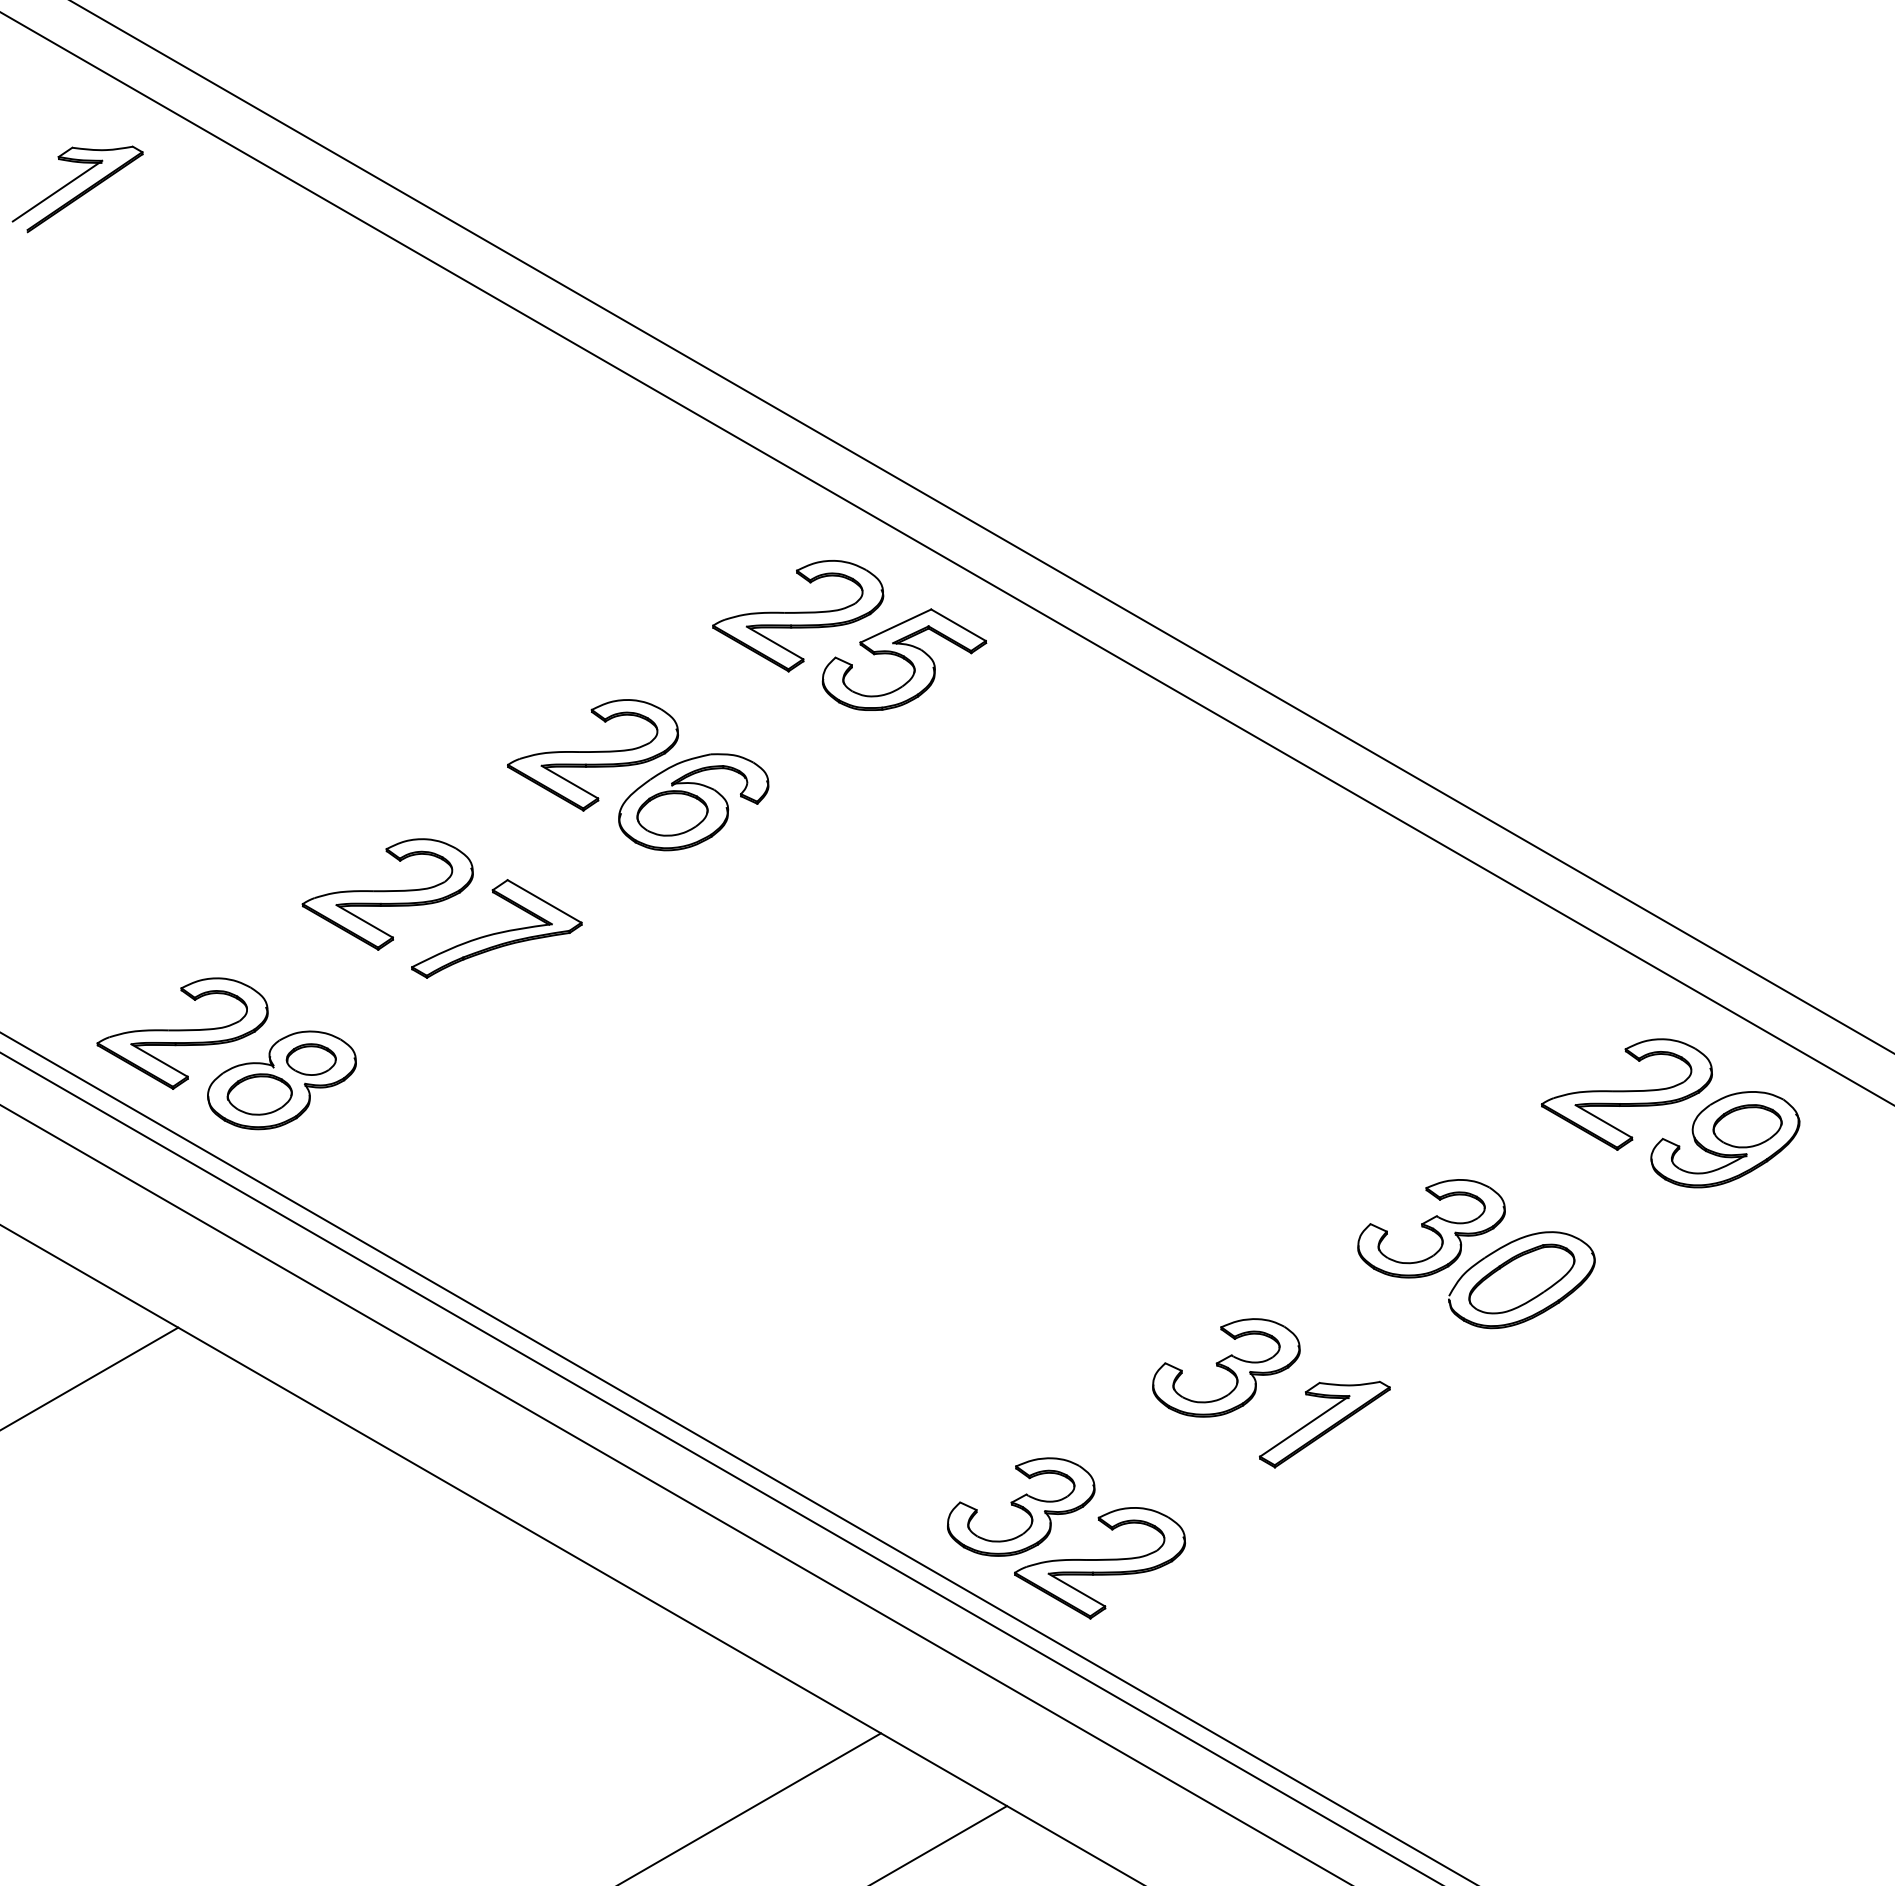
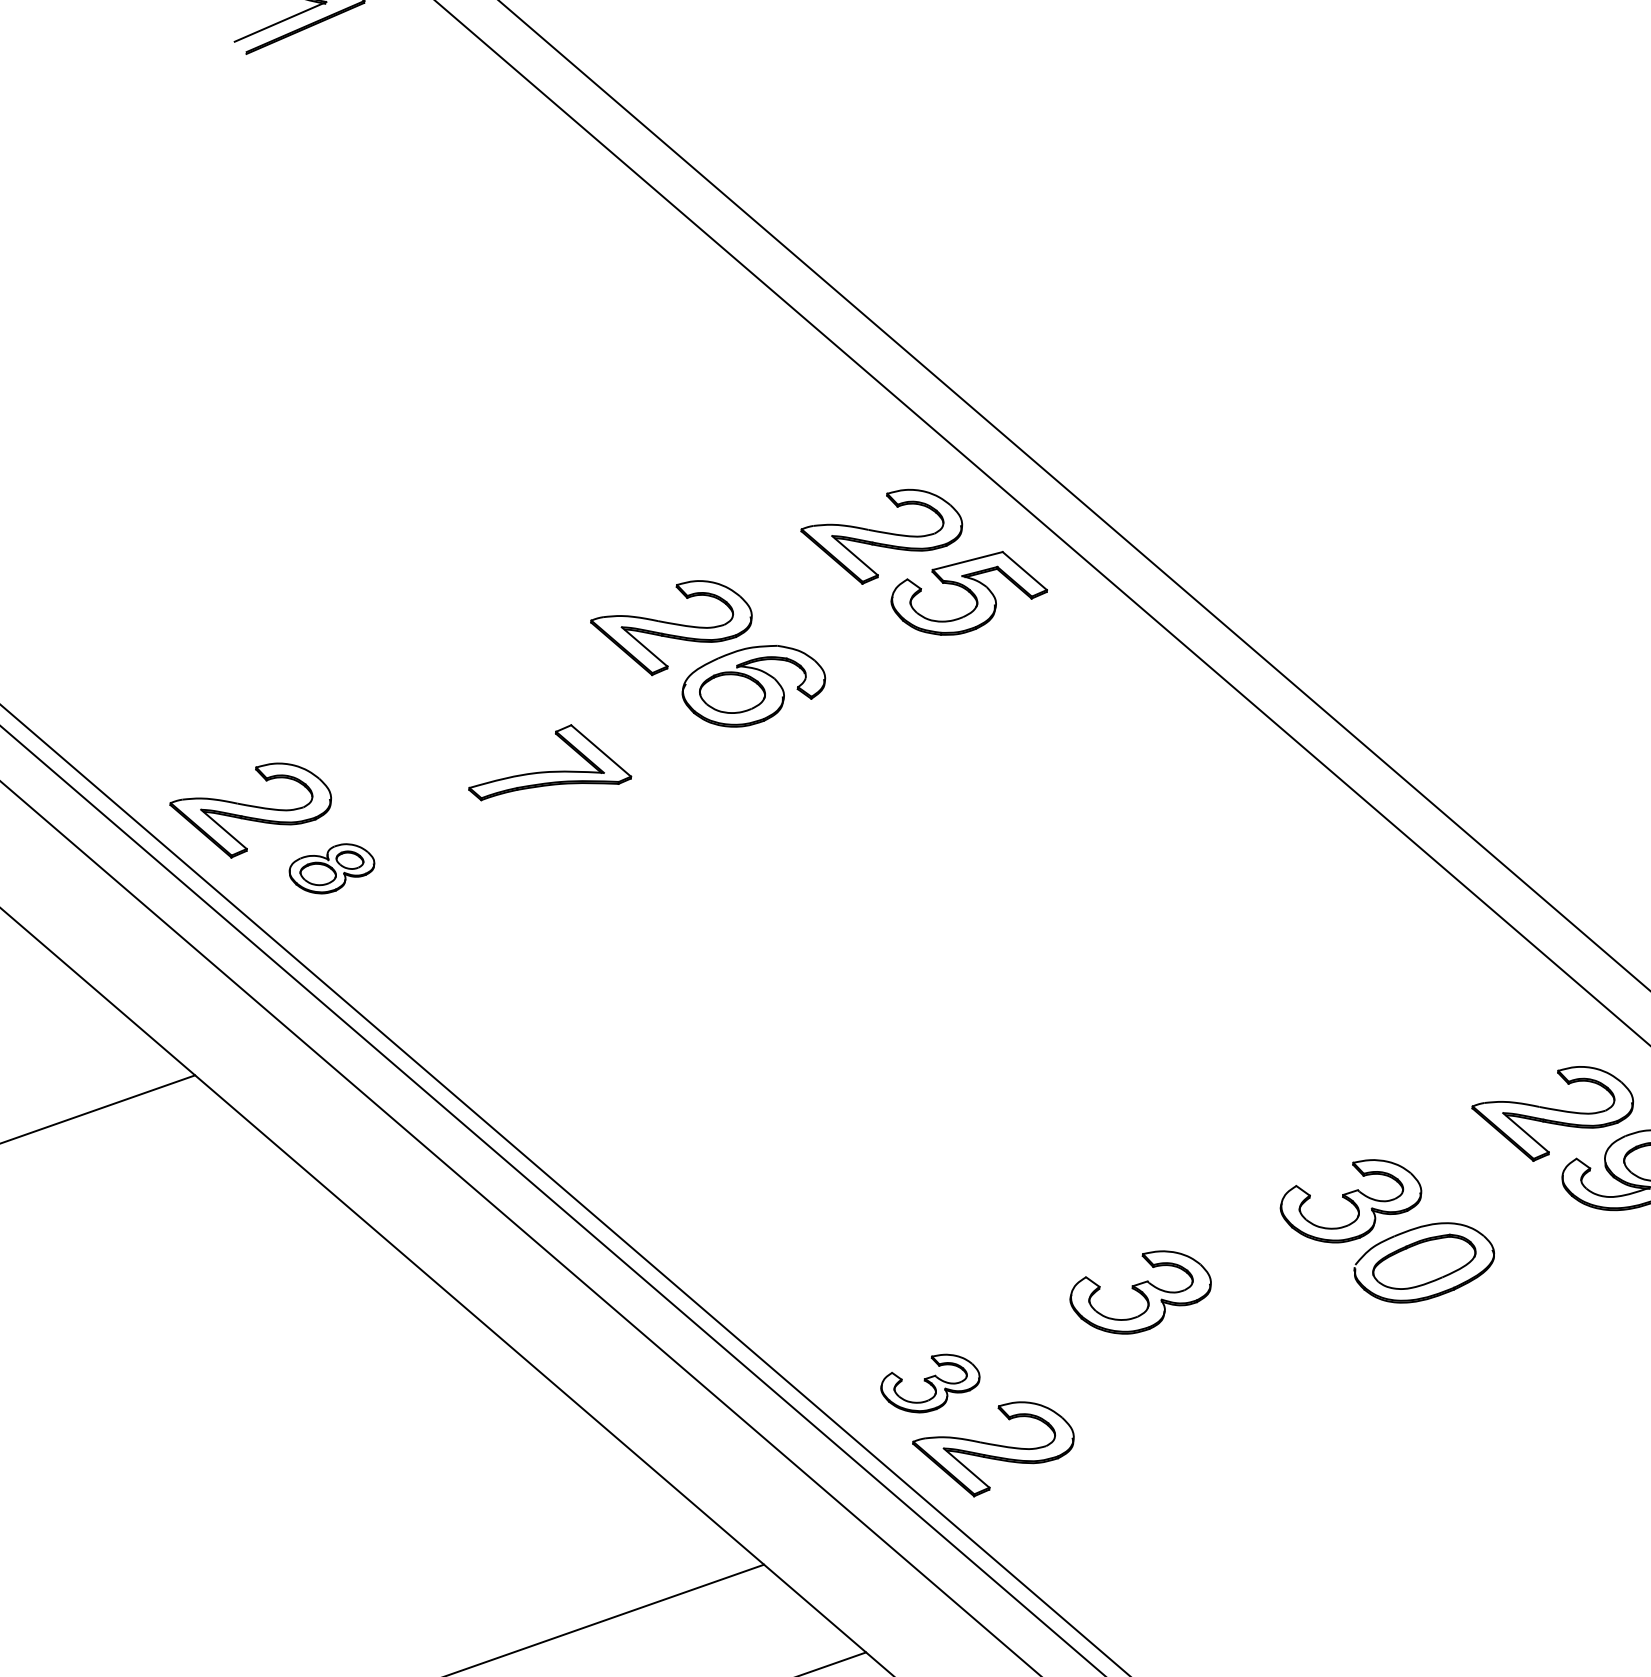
part: (387, 894) -> (459, 717), removed
part: (281, 1080) -> (331, 868), size x0.6
part: (1324, 1424) -> (1220, 1360), removed
part: (1021, 1506) -> (930, 1382), size x0.7

